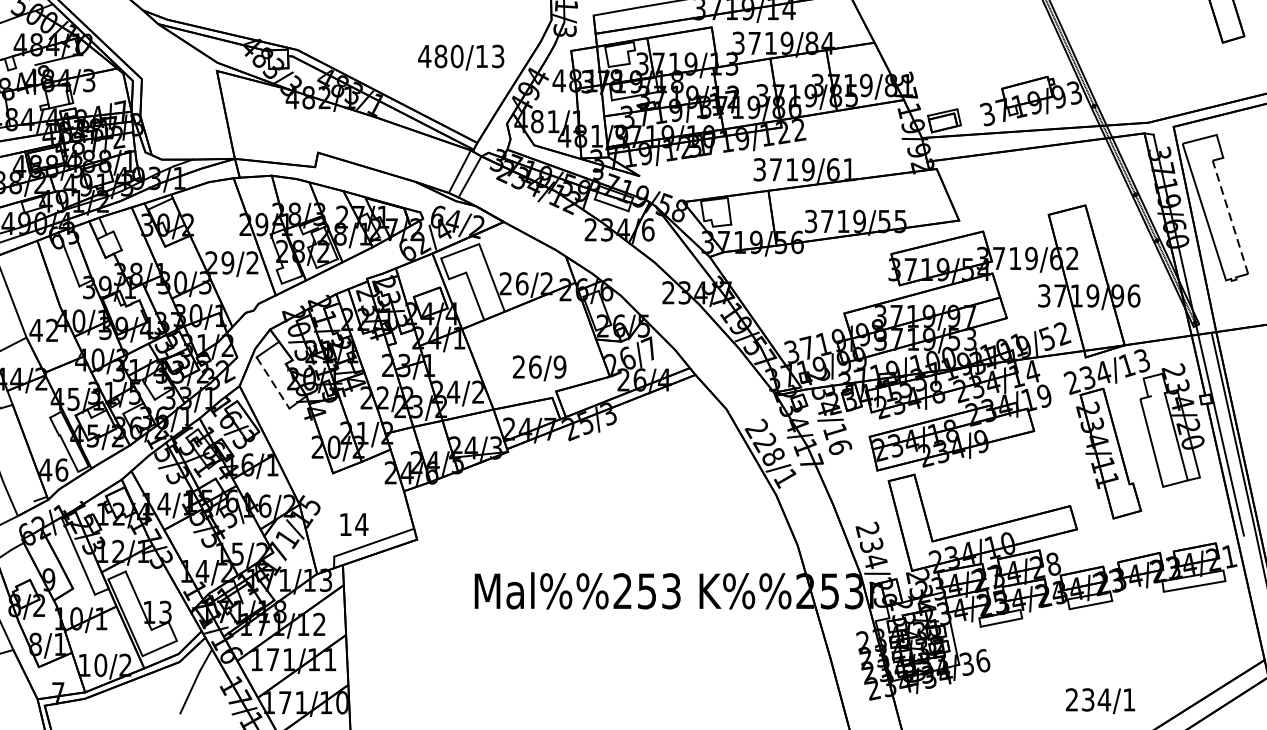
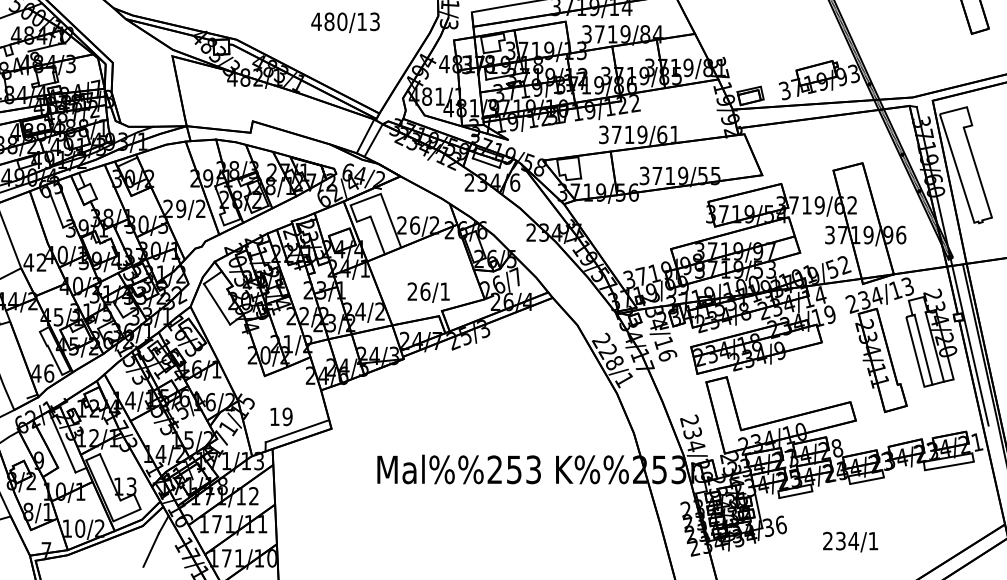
text: (461, 57) -> (345, 22), moved
line: (1229, 217) -> (977, 172), dashed -> solid
text: (560, 366) -> (445, 291), 26/9 -> 26/1
line: (273, 383) -> (217, 304), dashed -> solid
line: (1162, 439) -> (923, 349), added
text: (361, 524) -> (287, 416), 14 -> 19
text: (1100, 700) -> (850, 541), moved

